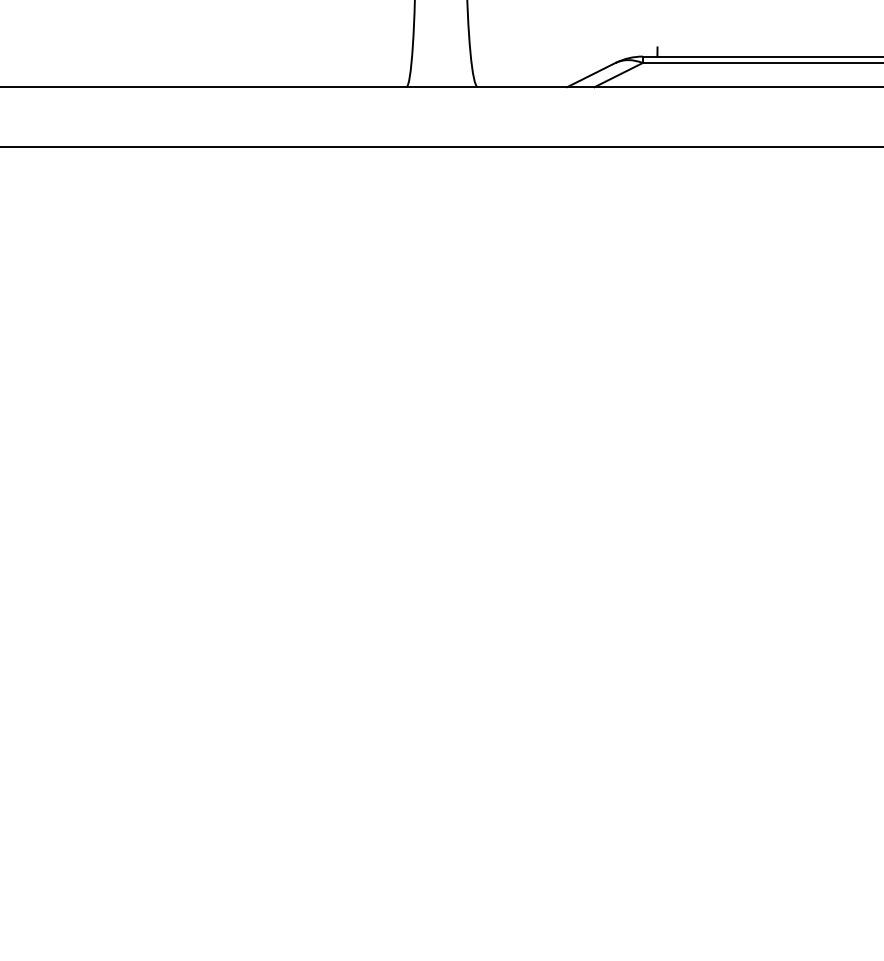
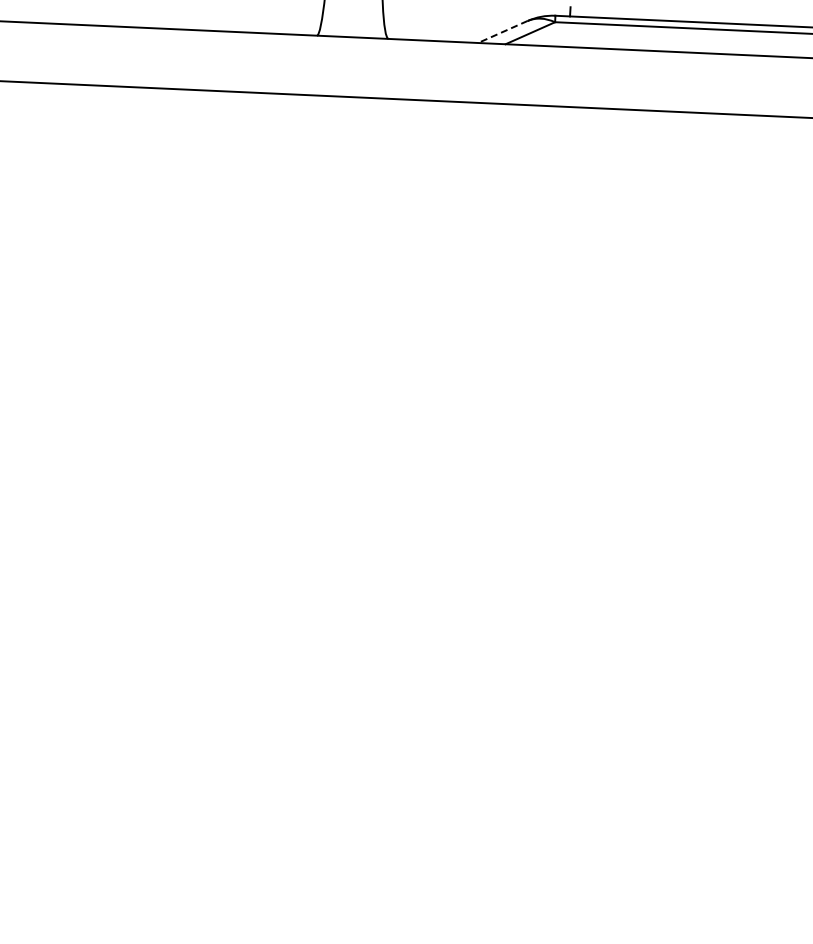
line: (591, 75) -> (503, 32), solid -> dashed

